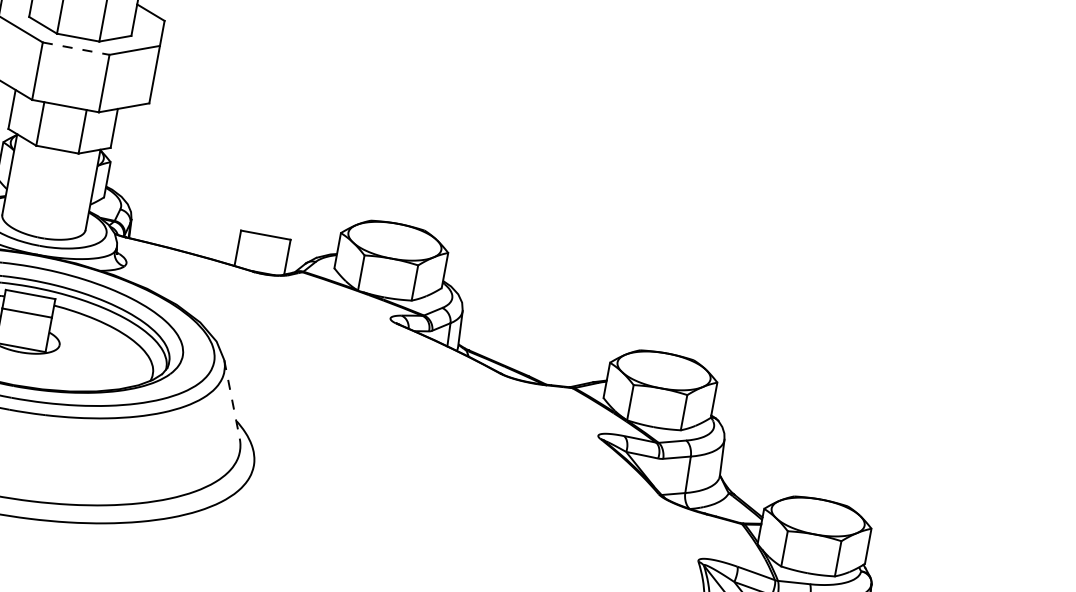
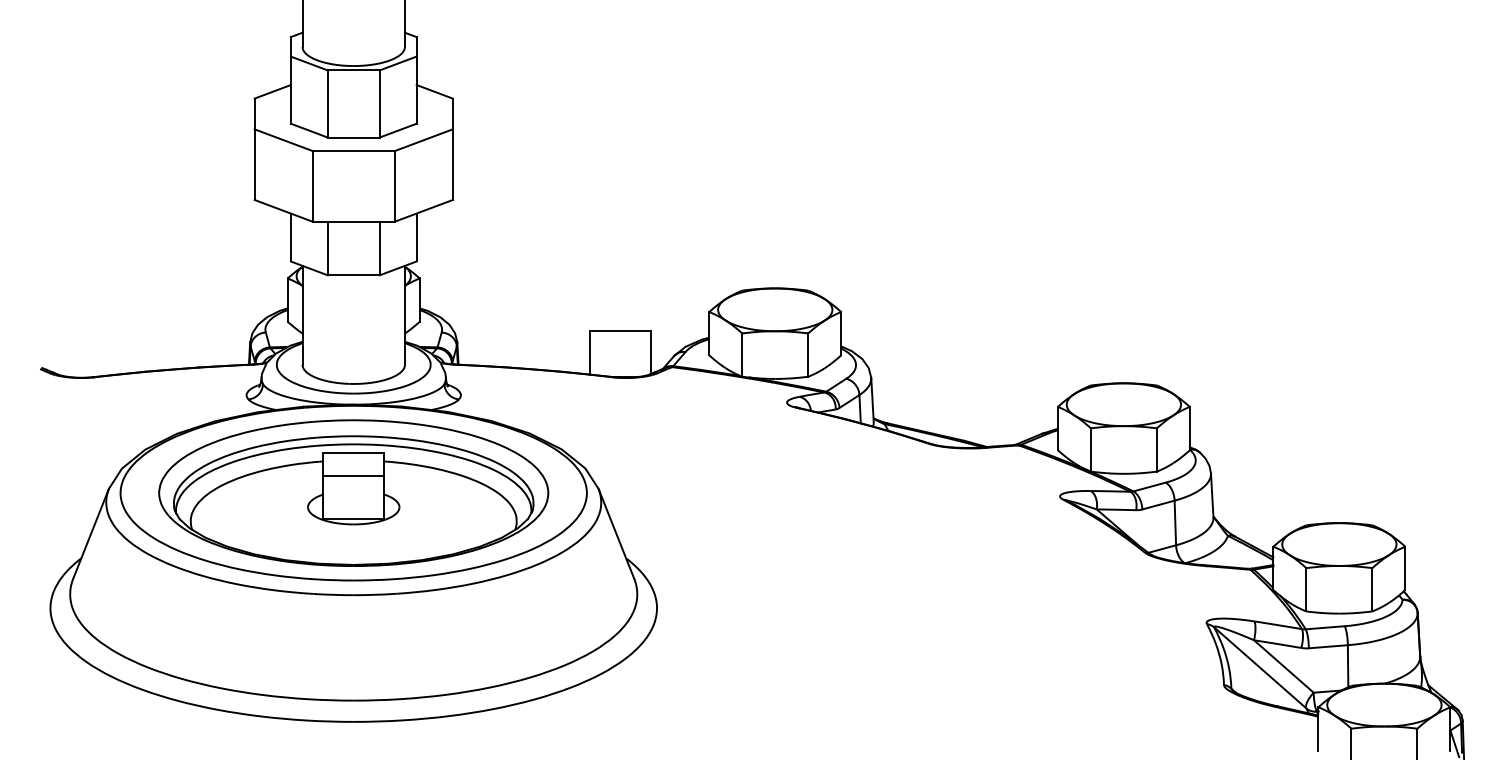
line: (76, 49) -> (354, 151), dashed -> solid
line: (232, 399) -> (616, 534), dashed -> solid

